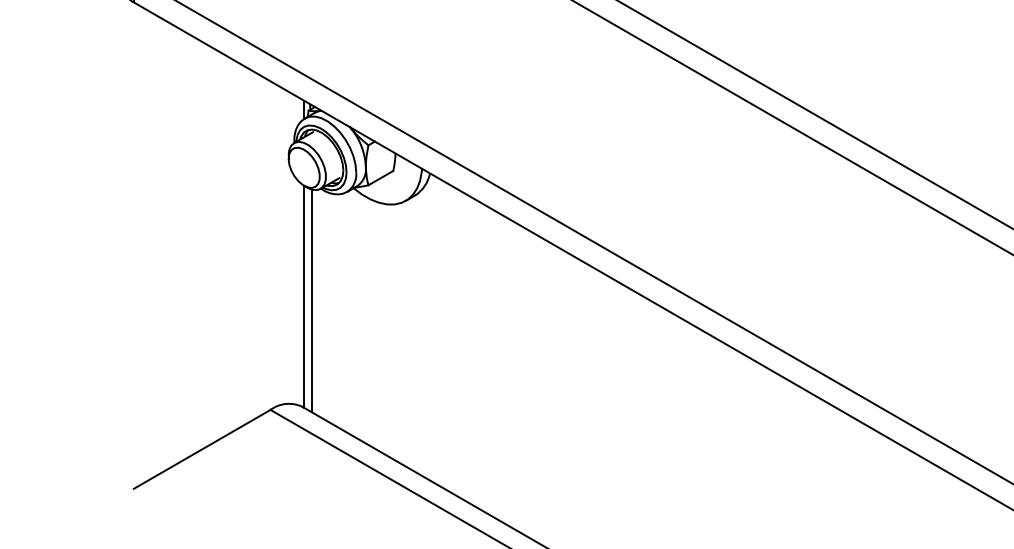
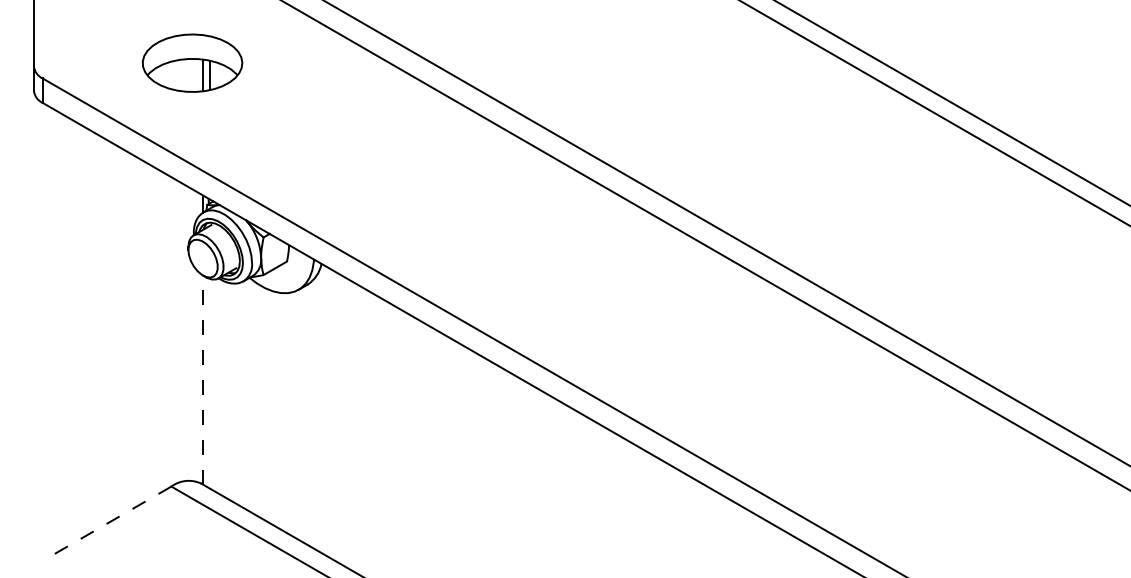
line: (304, 297) -> (203, 380), solid -> dashed
line: (312, 300) -> (210, 383), removed
line: (201, 449) -> (106, 523), solid -> dashed

